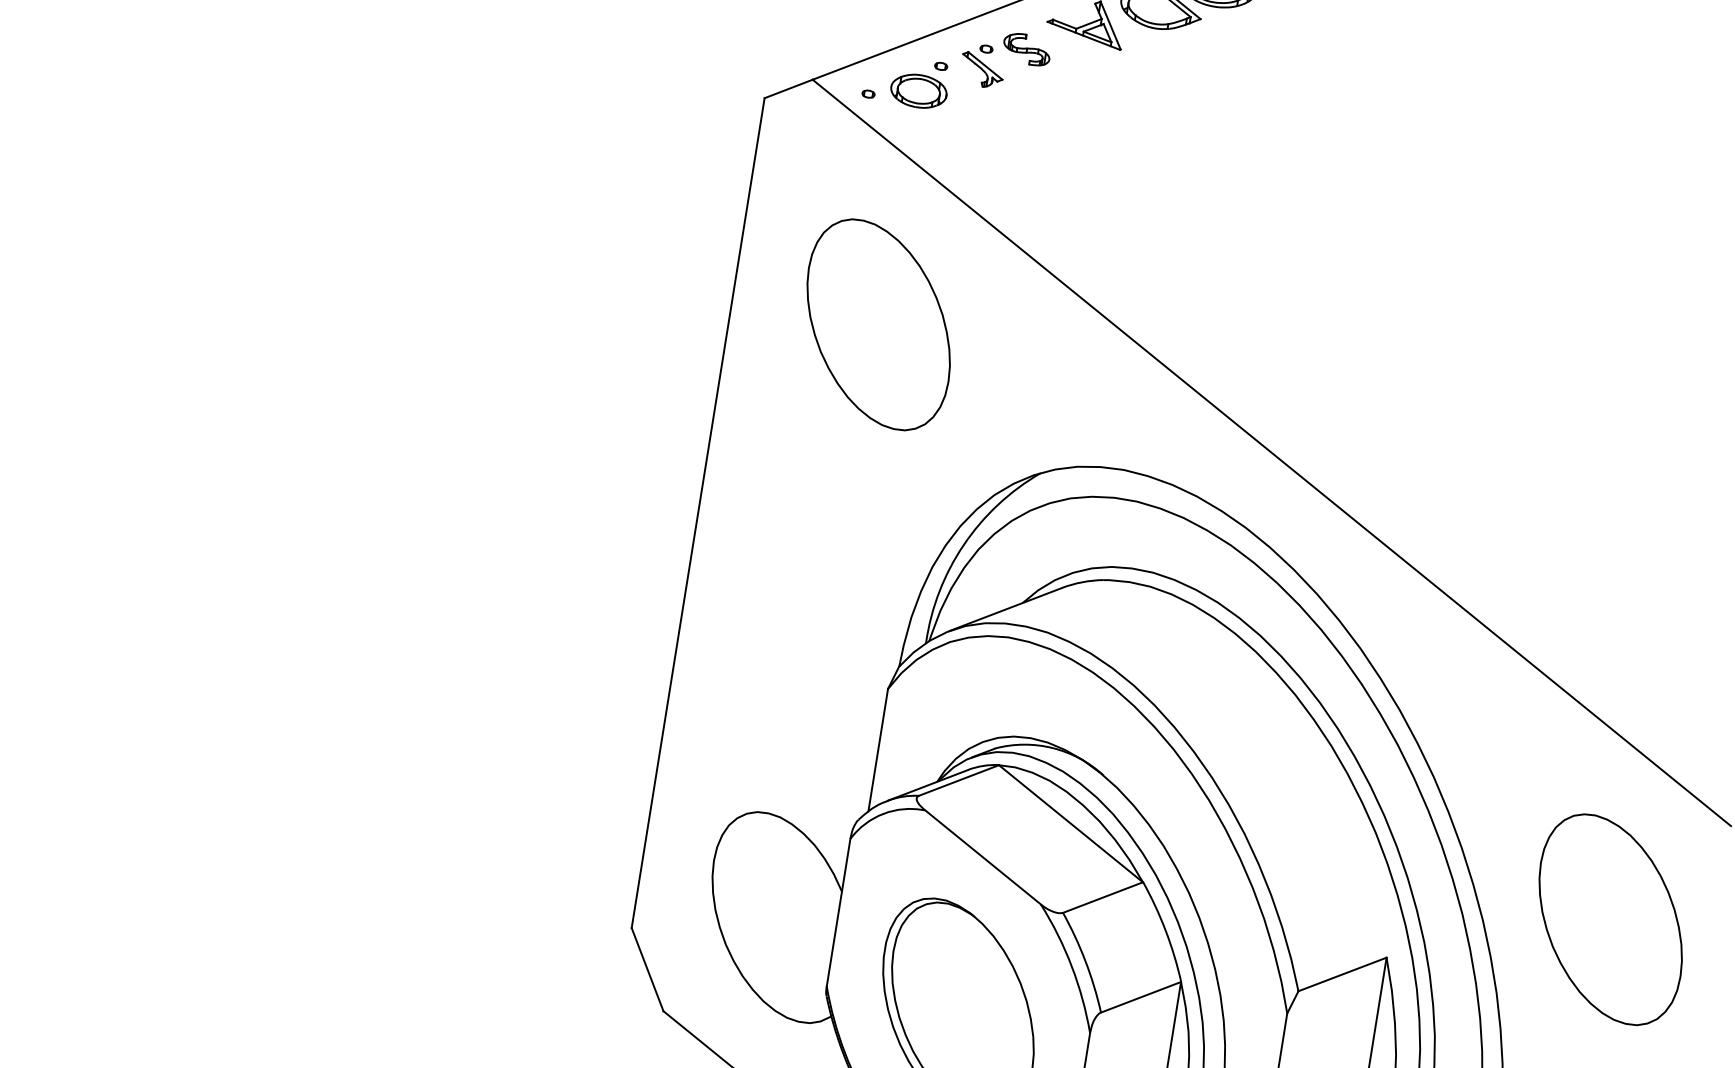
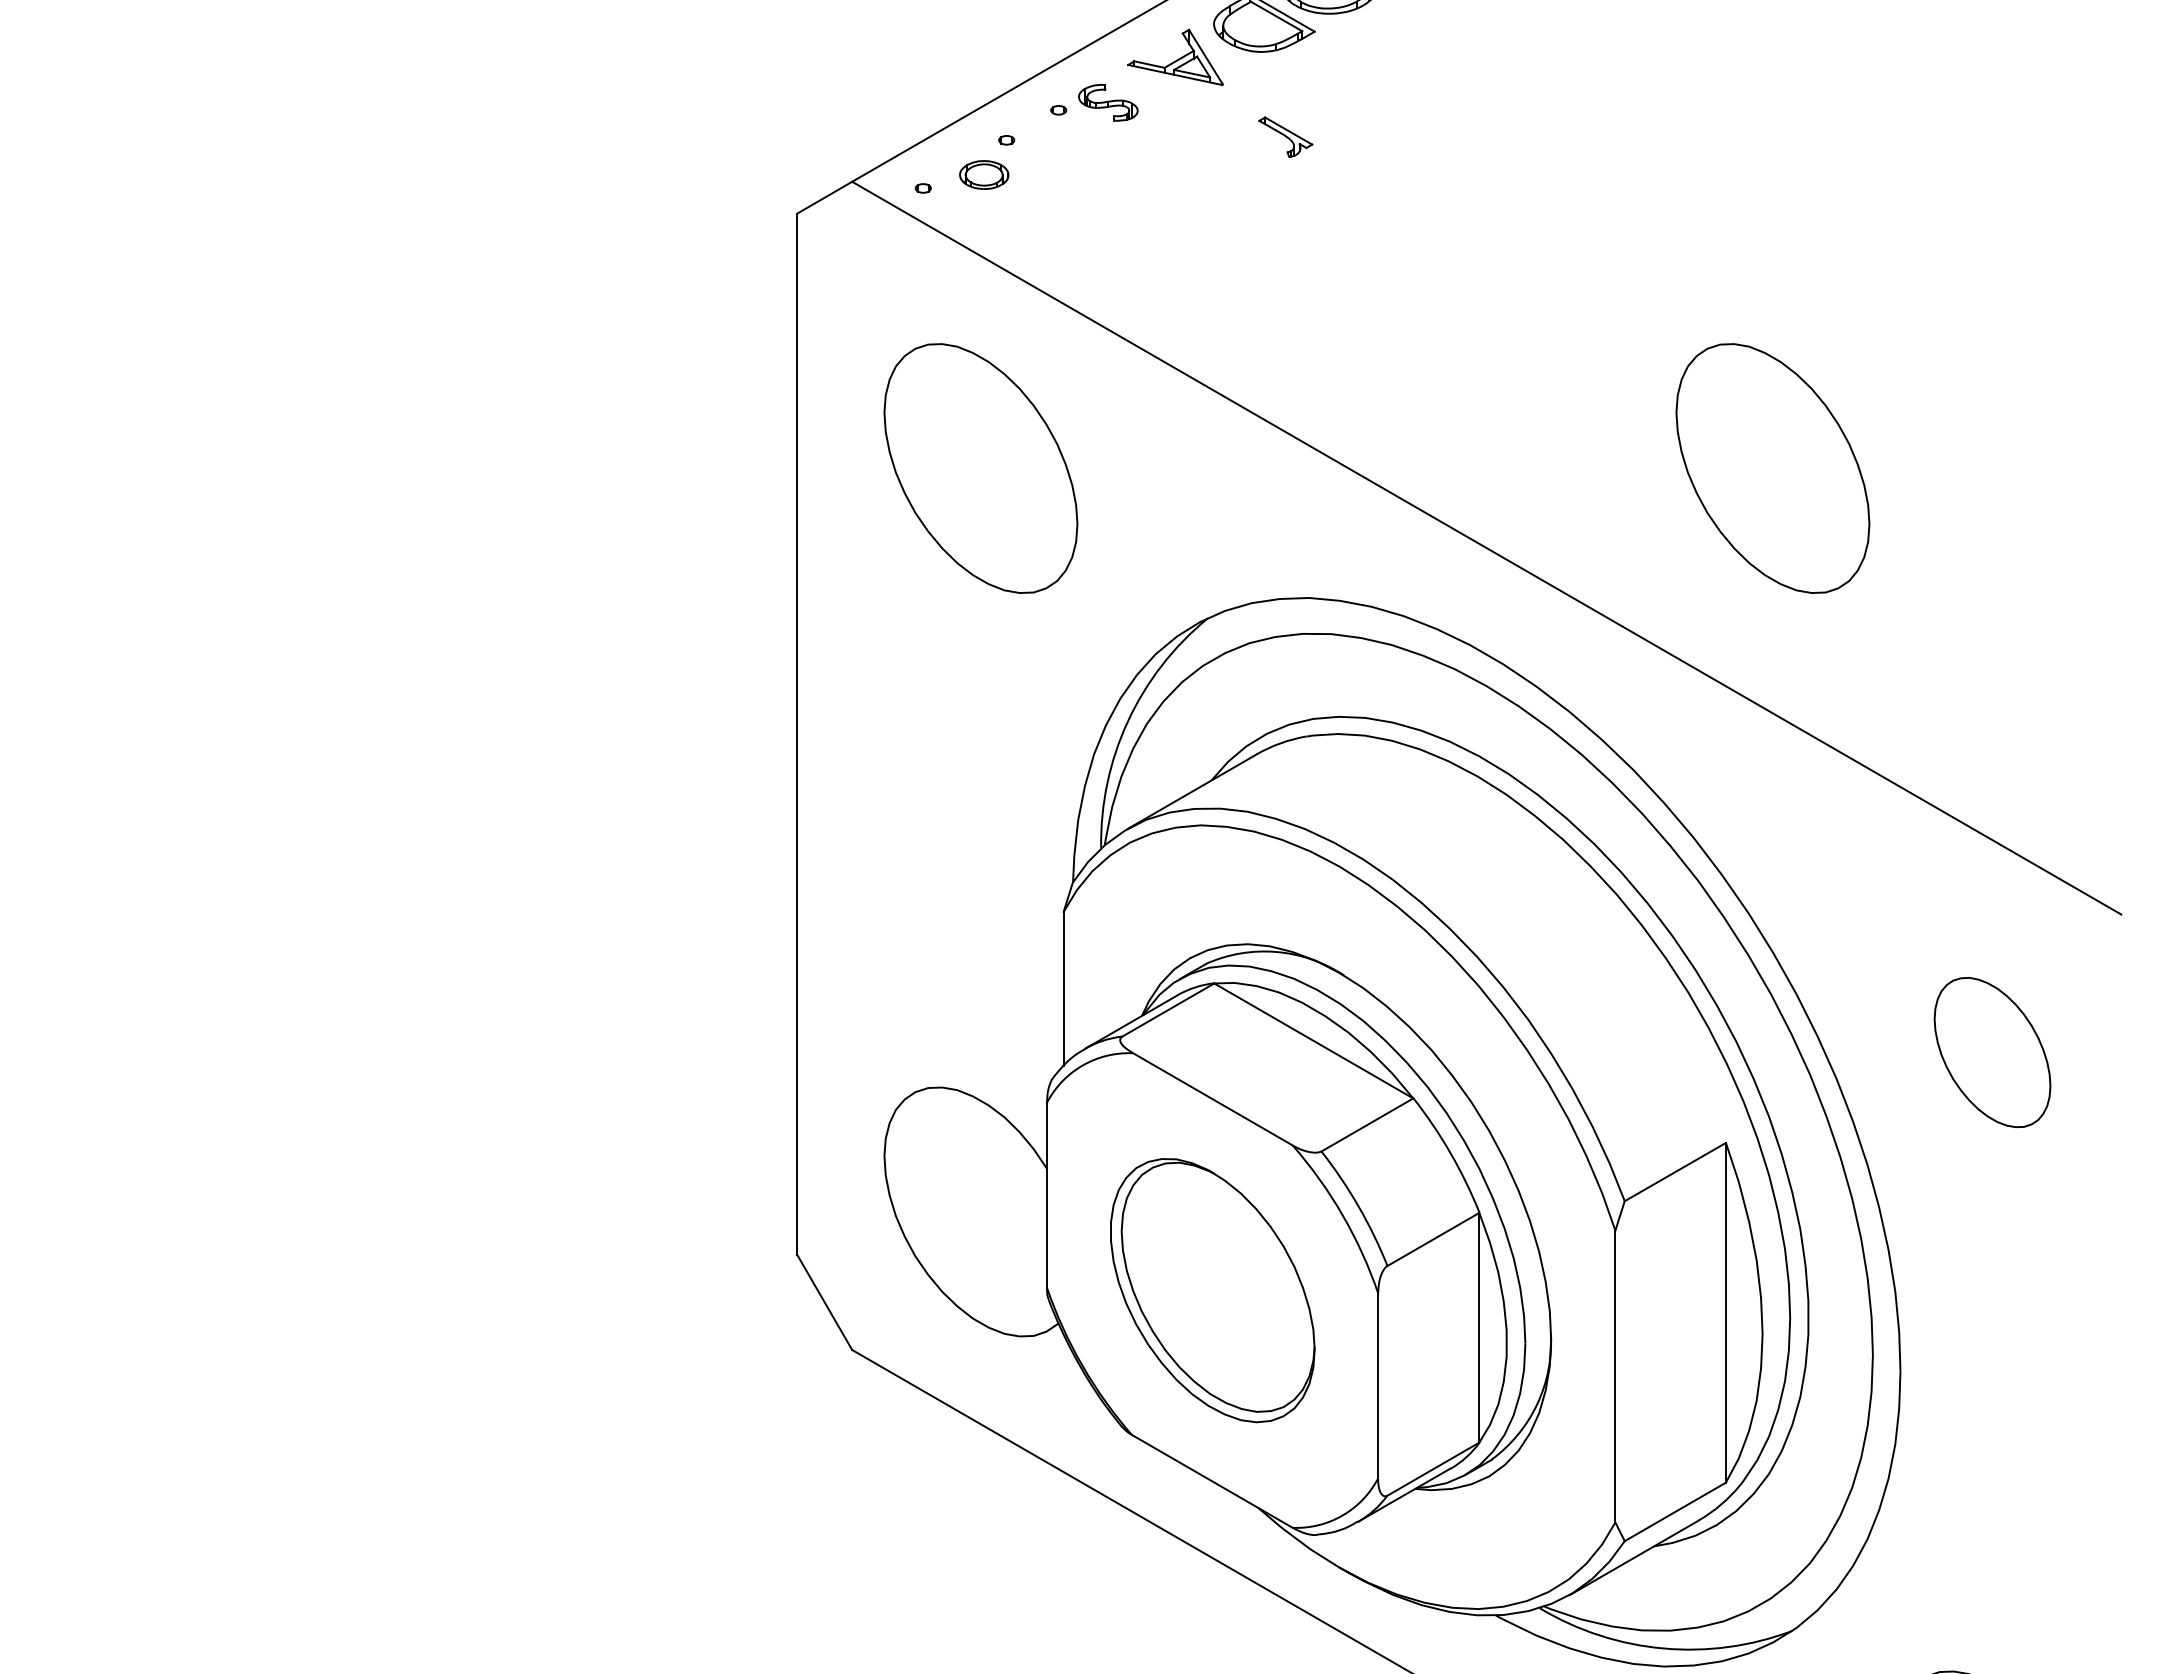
part: (982, 69) -> (1285, 136), moved
part: (918, 90) -> (983, 174), size x0.7
part: (1509, 425) -> (1772, 468), added
part: (1610, 919) -> (1992, 1052), size x0.6

